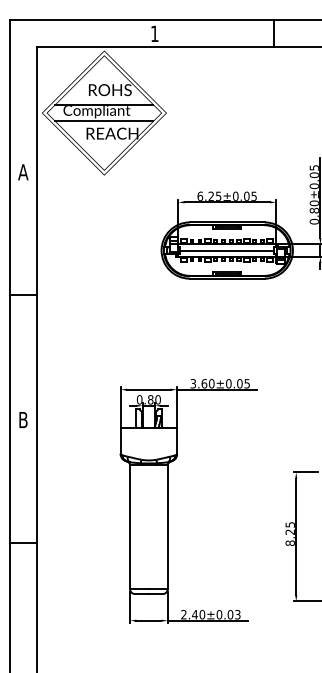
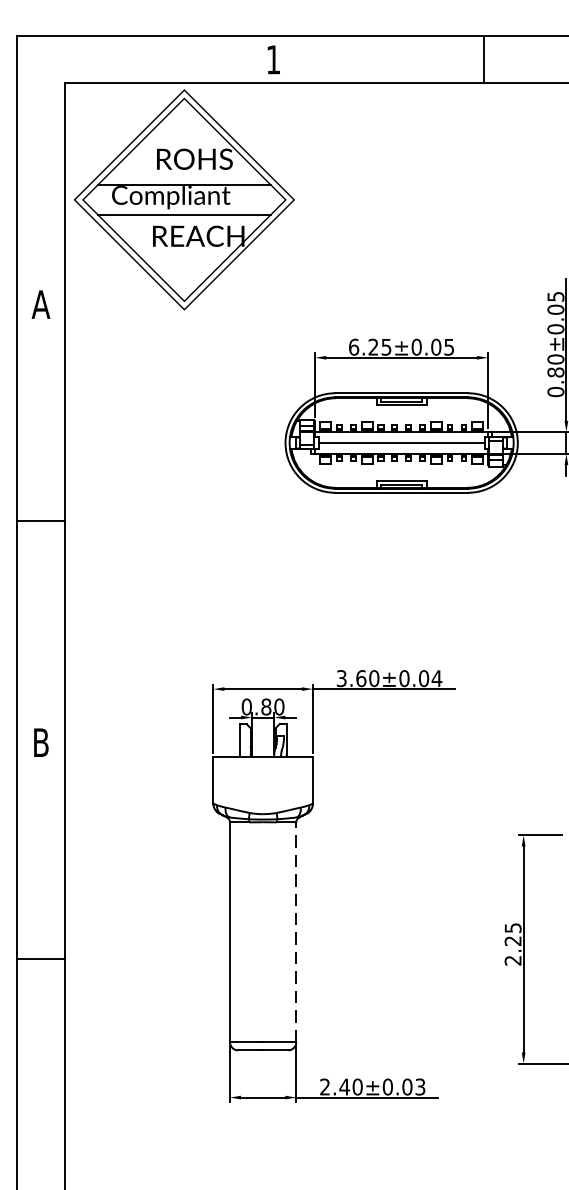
text: (247, 383) -> (437, 678), 3.60±0.05 -> 3.60±0.04
line: (167, 526) -> (295, 931), solid -> dashed
text: (289, 543) -> (511, 961), 8.25 -> 2.25

